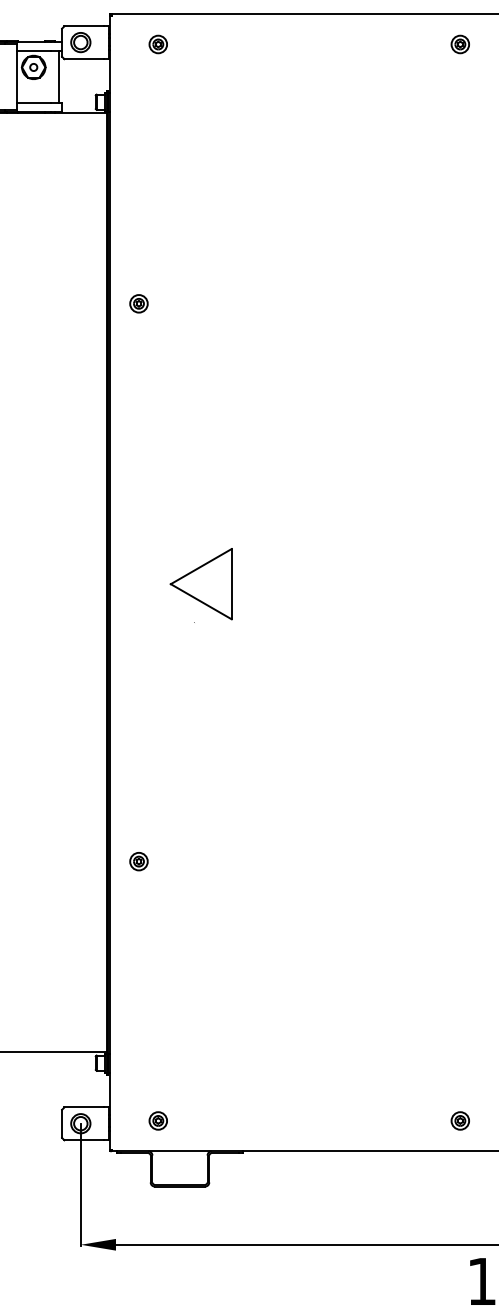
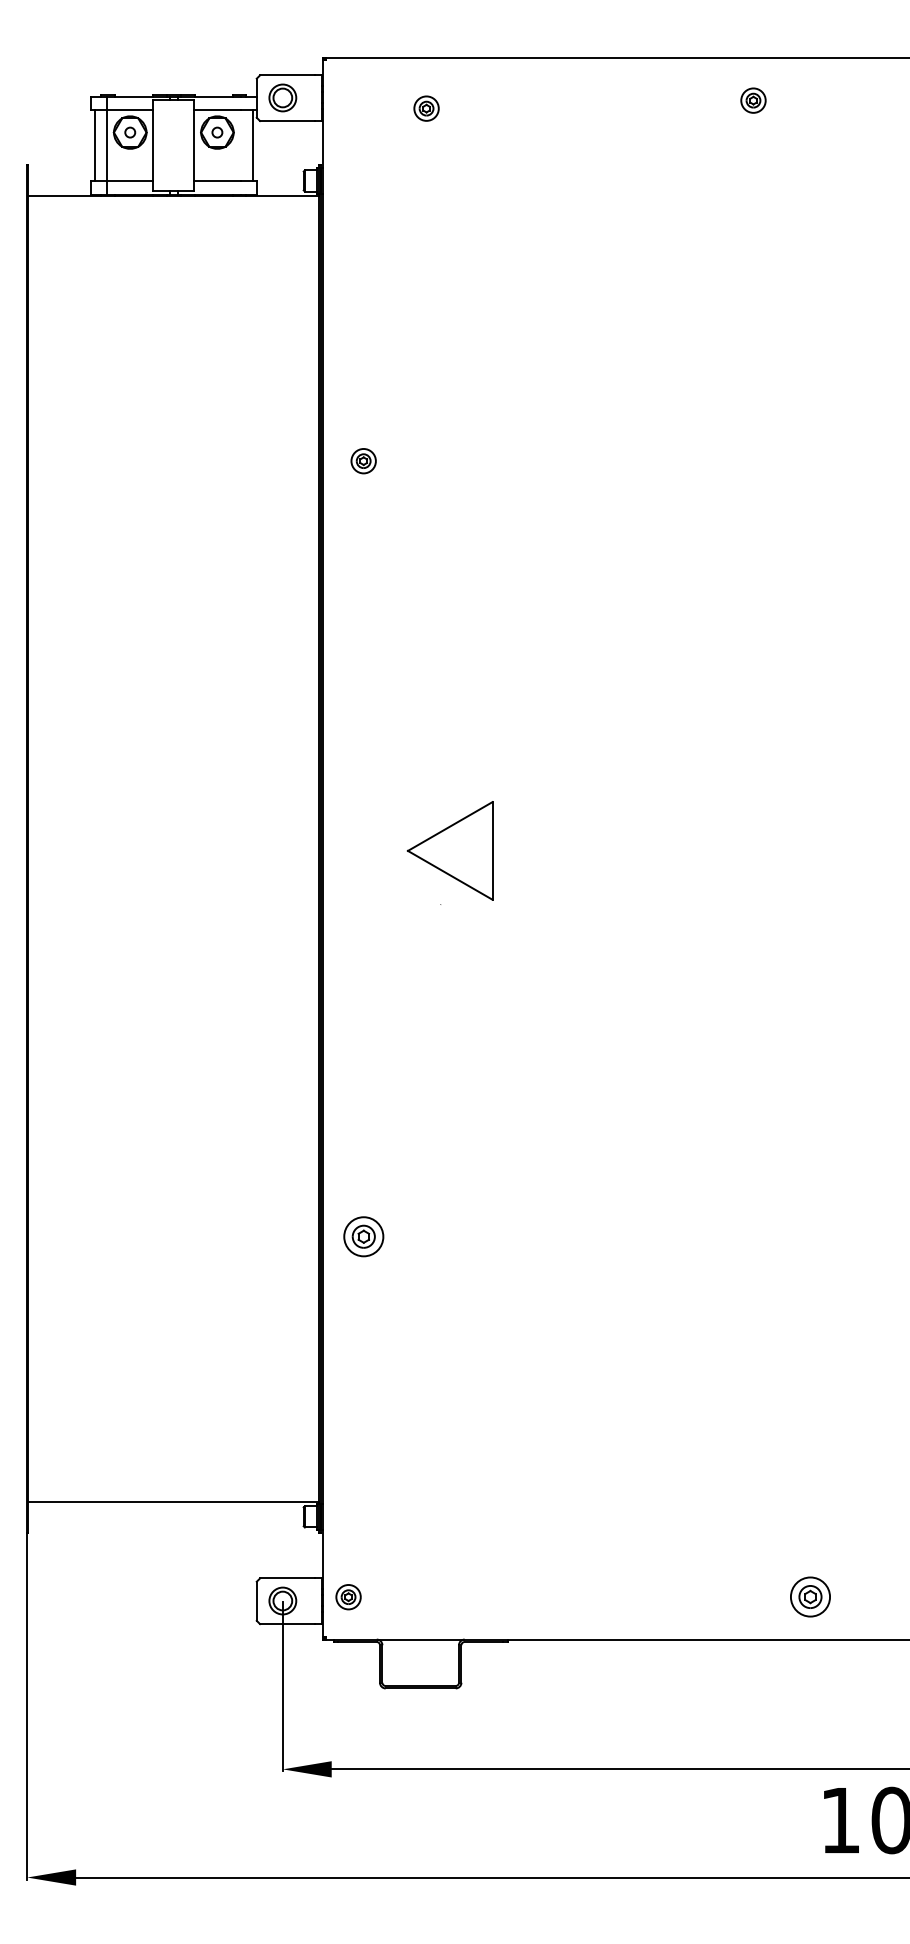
part: (158, 44) -> (426, 108), moved
part: (460, 44) -> (753, 100), moved
part: (138, 861) -> (363, 1236), size x1.6
part: (158, 1121) -> (348, 1597), moved
part: (460, 1121) -> (810, 1597), size x1.6

